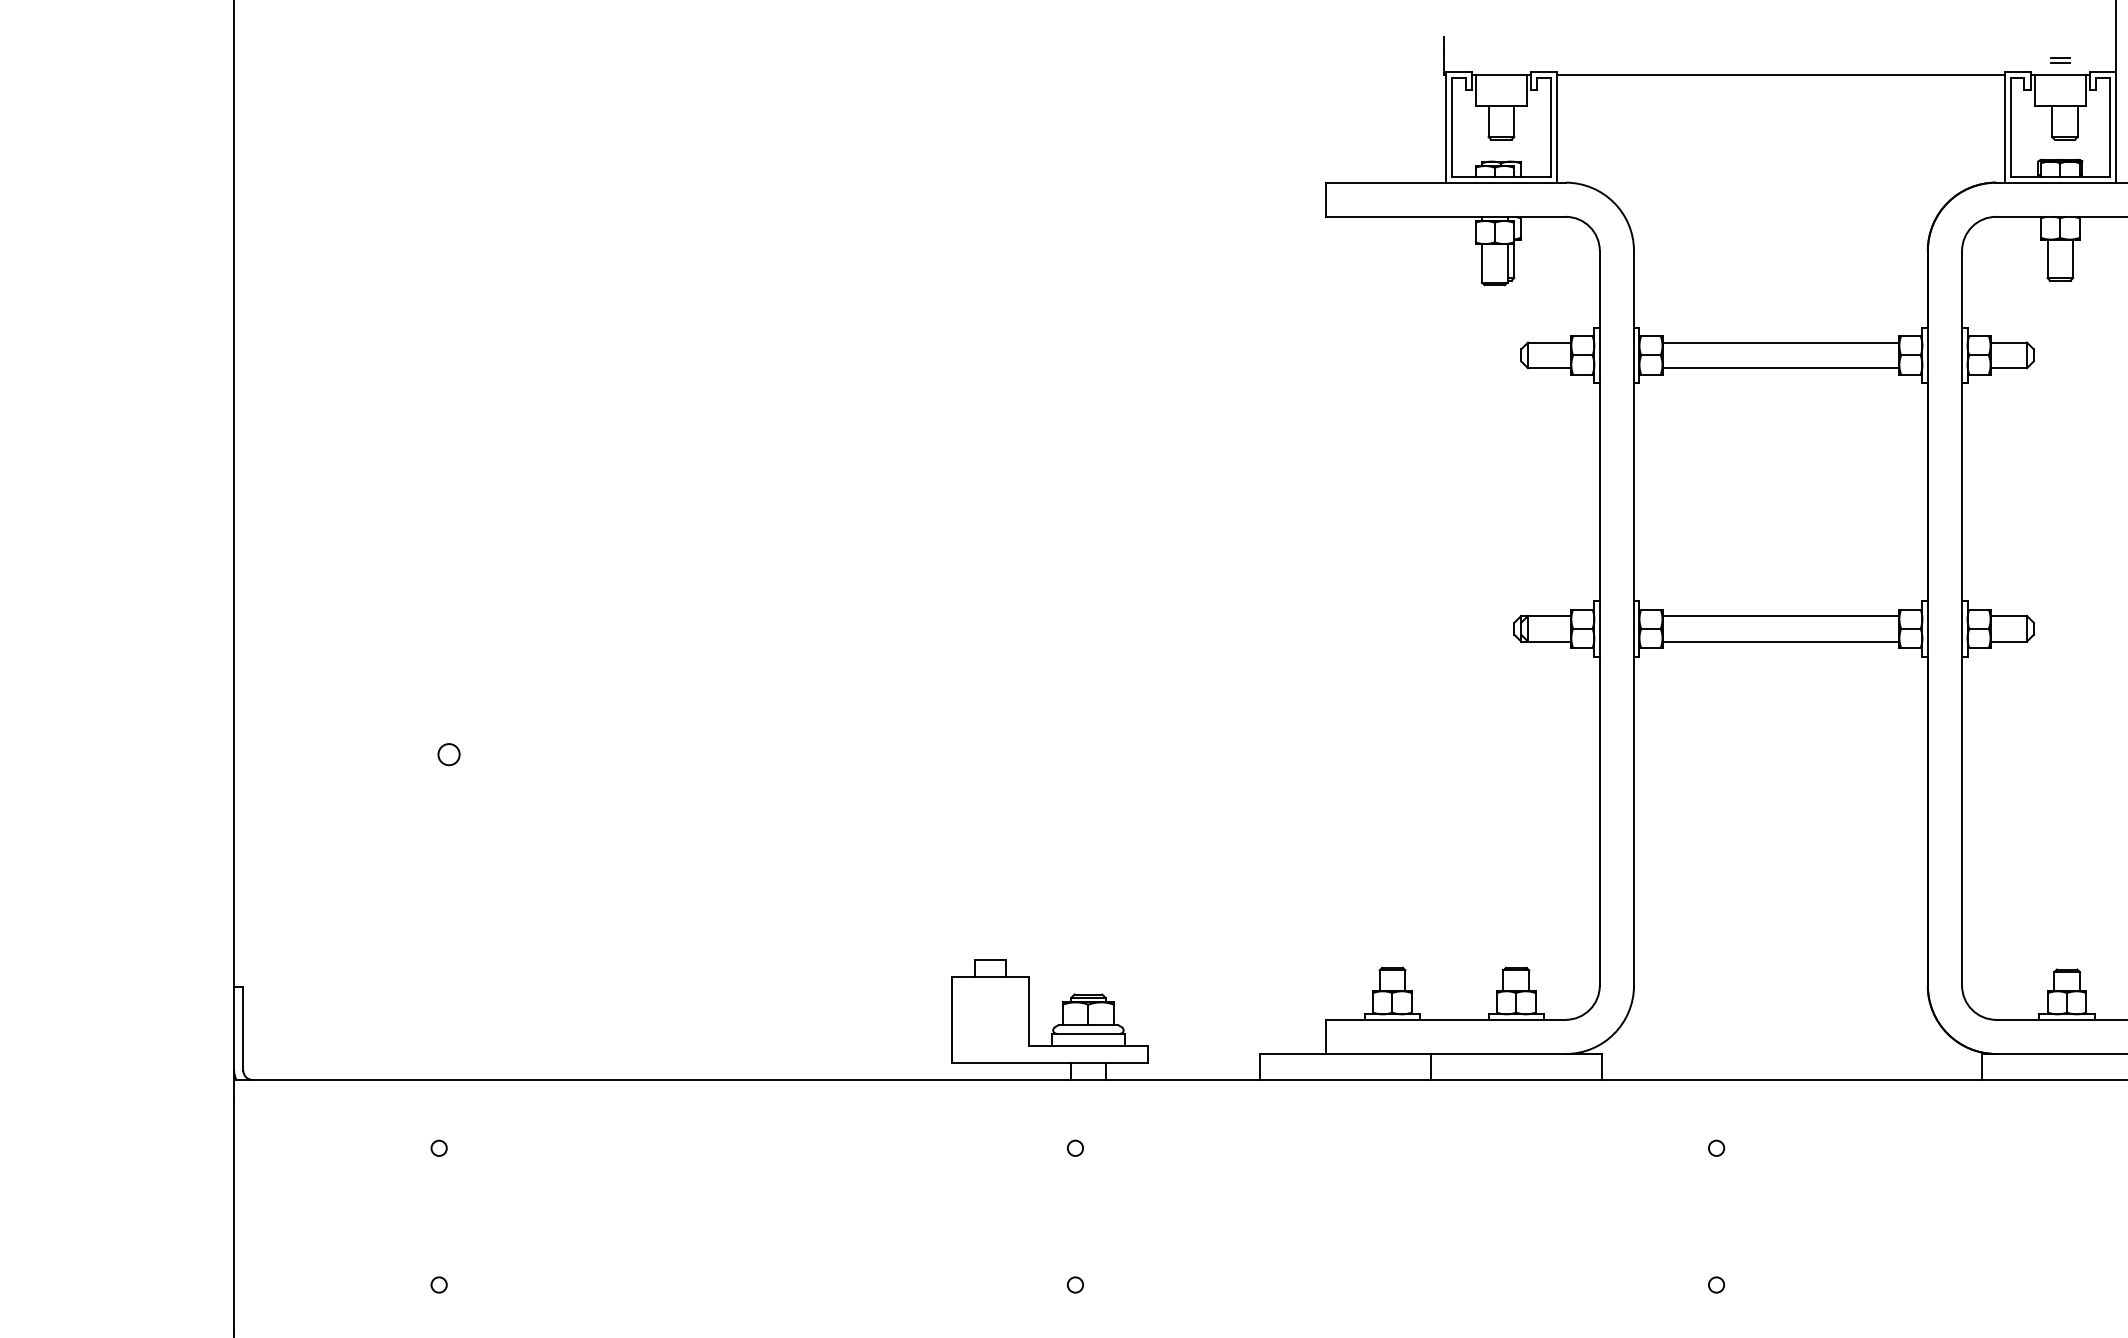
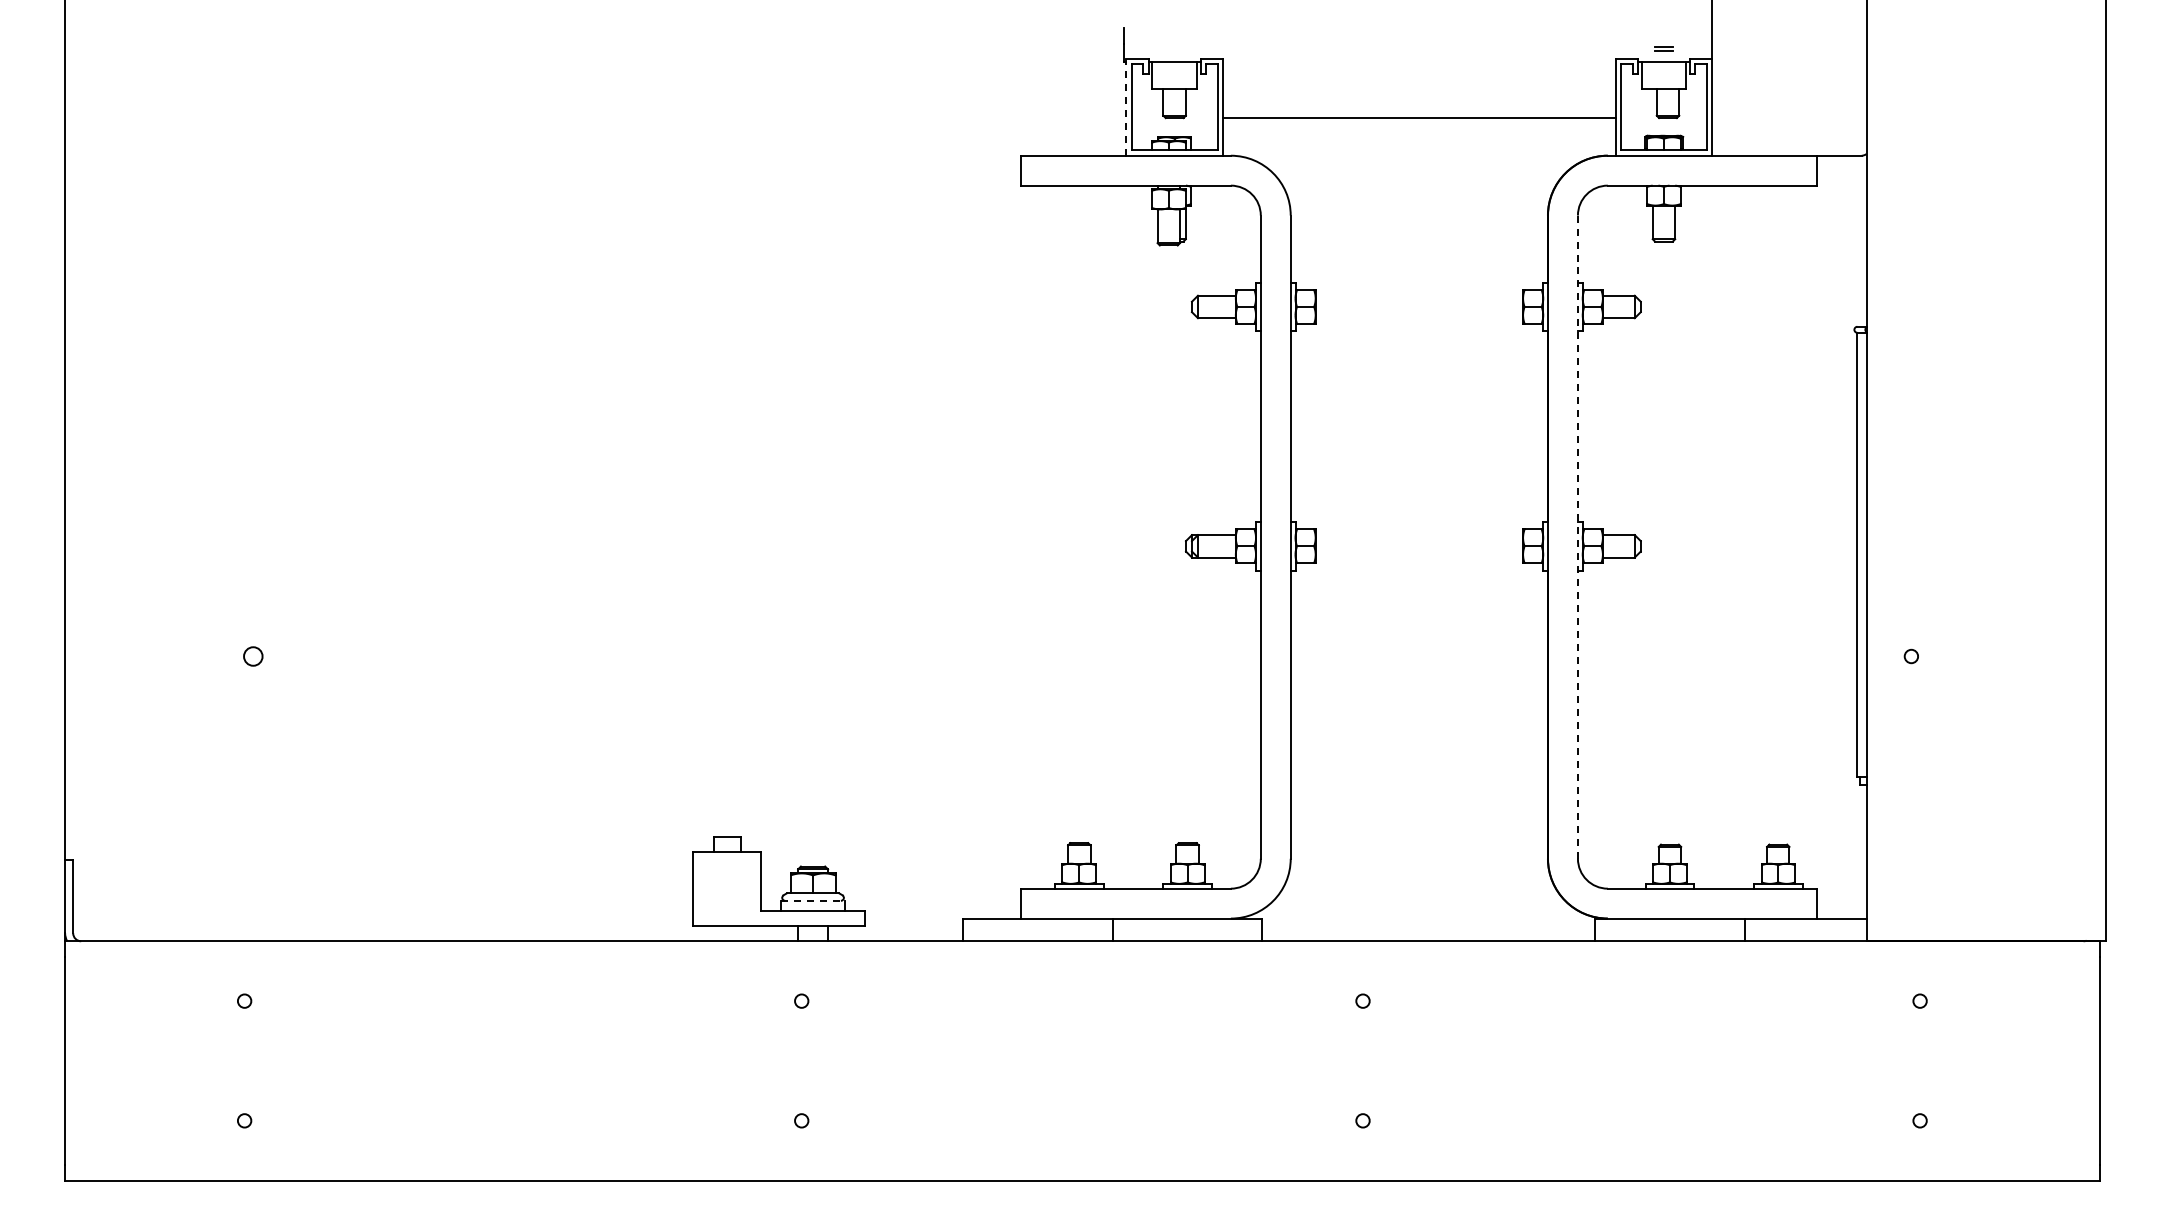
line: (1781, 75) -> (1419, 117), moved
line: (1446, 126) -> (1126, 106), solid -> dashed
line: (1781, 342) -> (1419, 295), removed
line: (1781, 368) -> (1419, 318), removed
line: (1781, 616) -> (1419, 535), removed
line: (1961, 618) -> (1577, 537), solid -> dashed
line: (1781, 641) -> (1419, 557), removed
line: (1088, 1033) -> (813, 900), solid -> dashed

